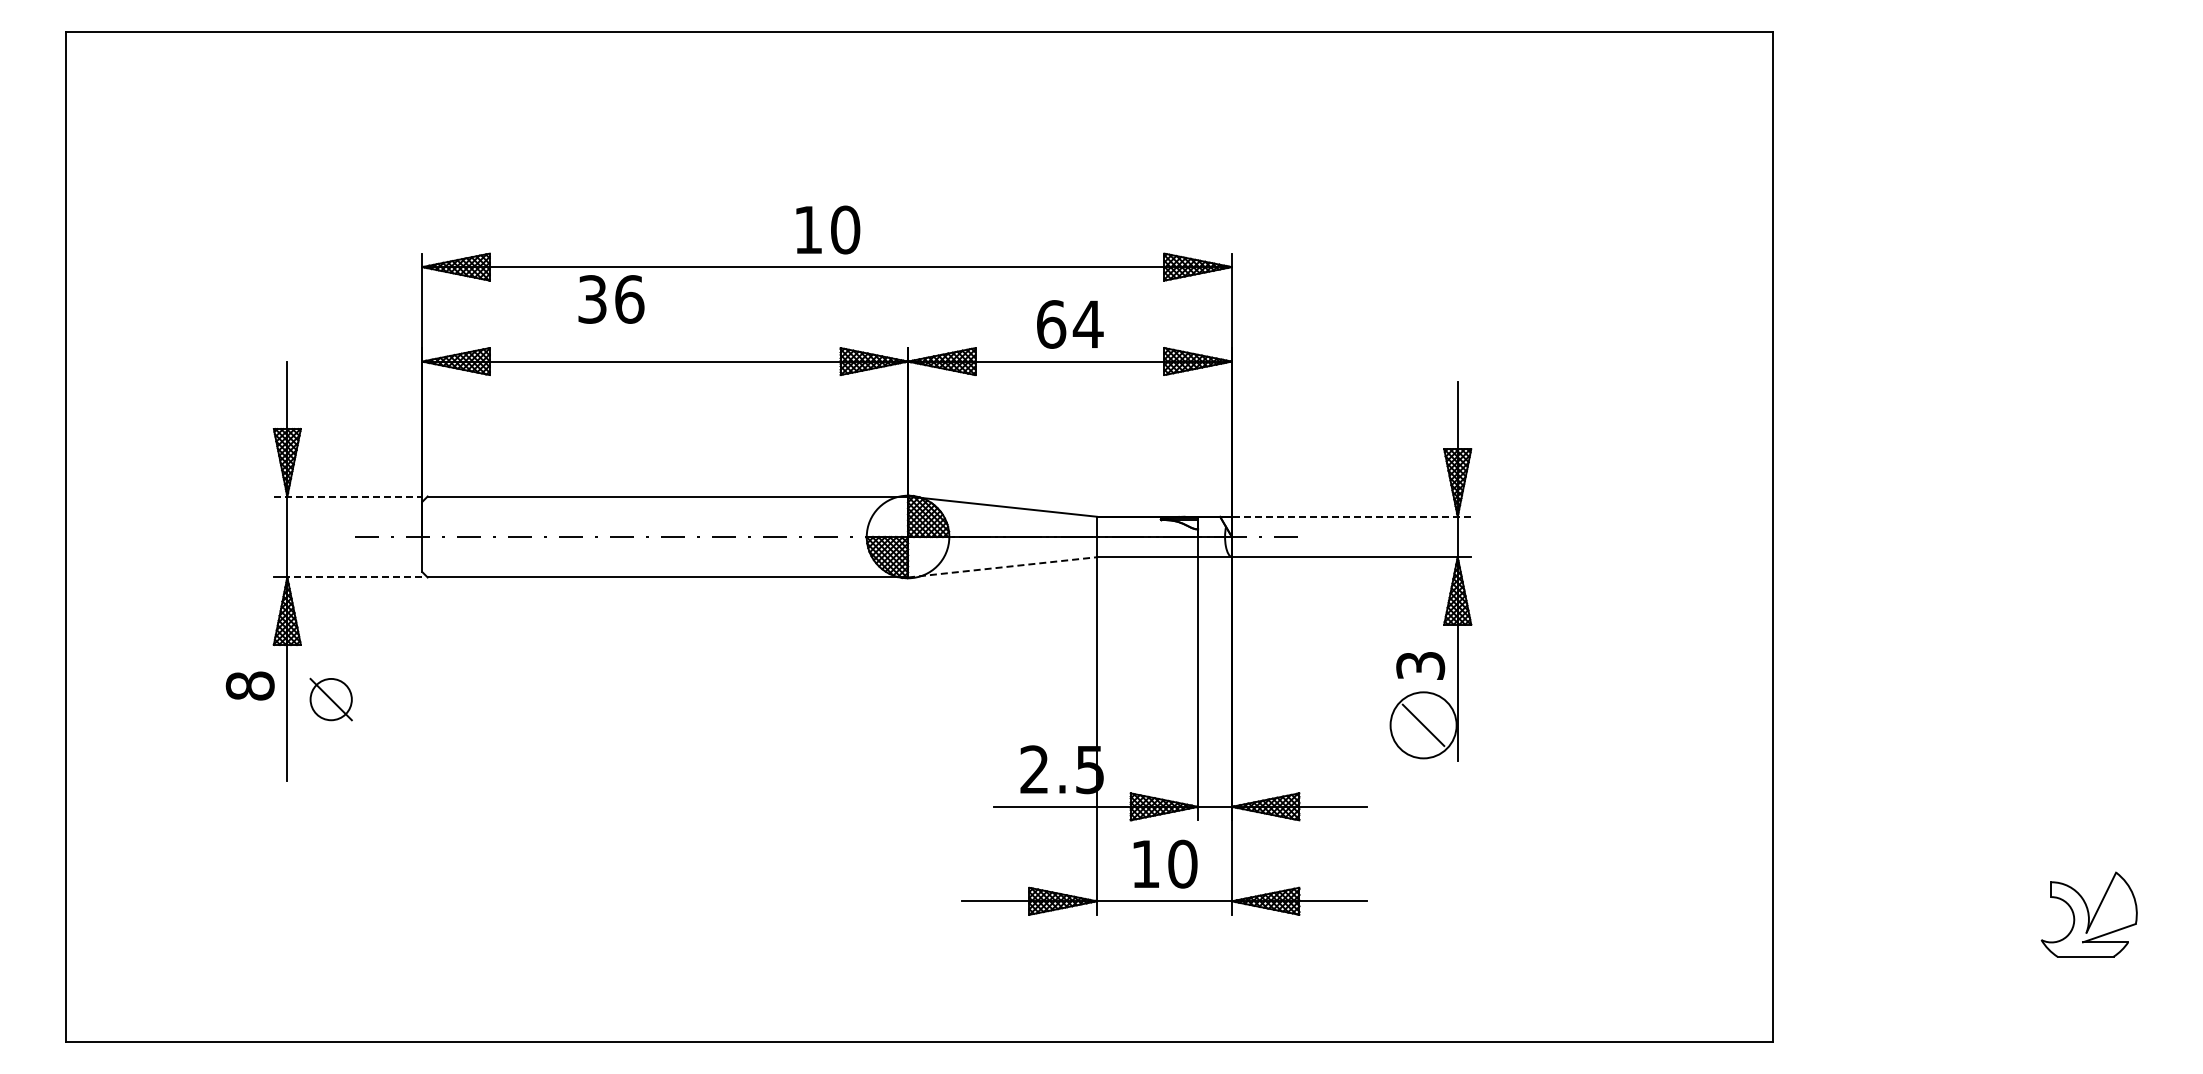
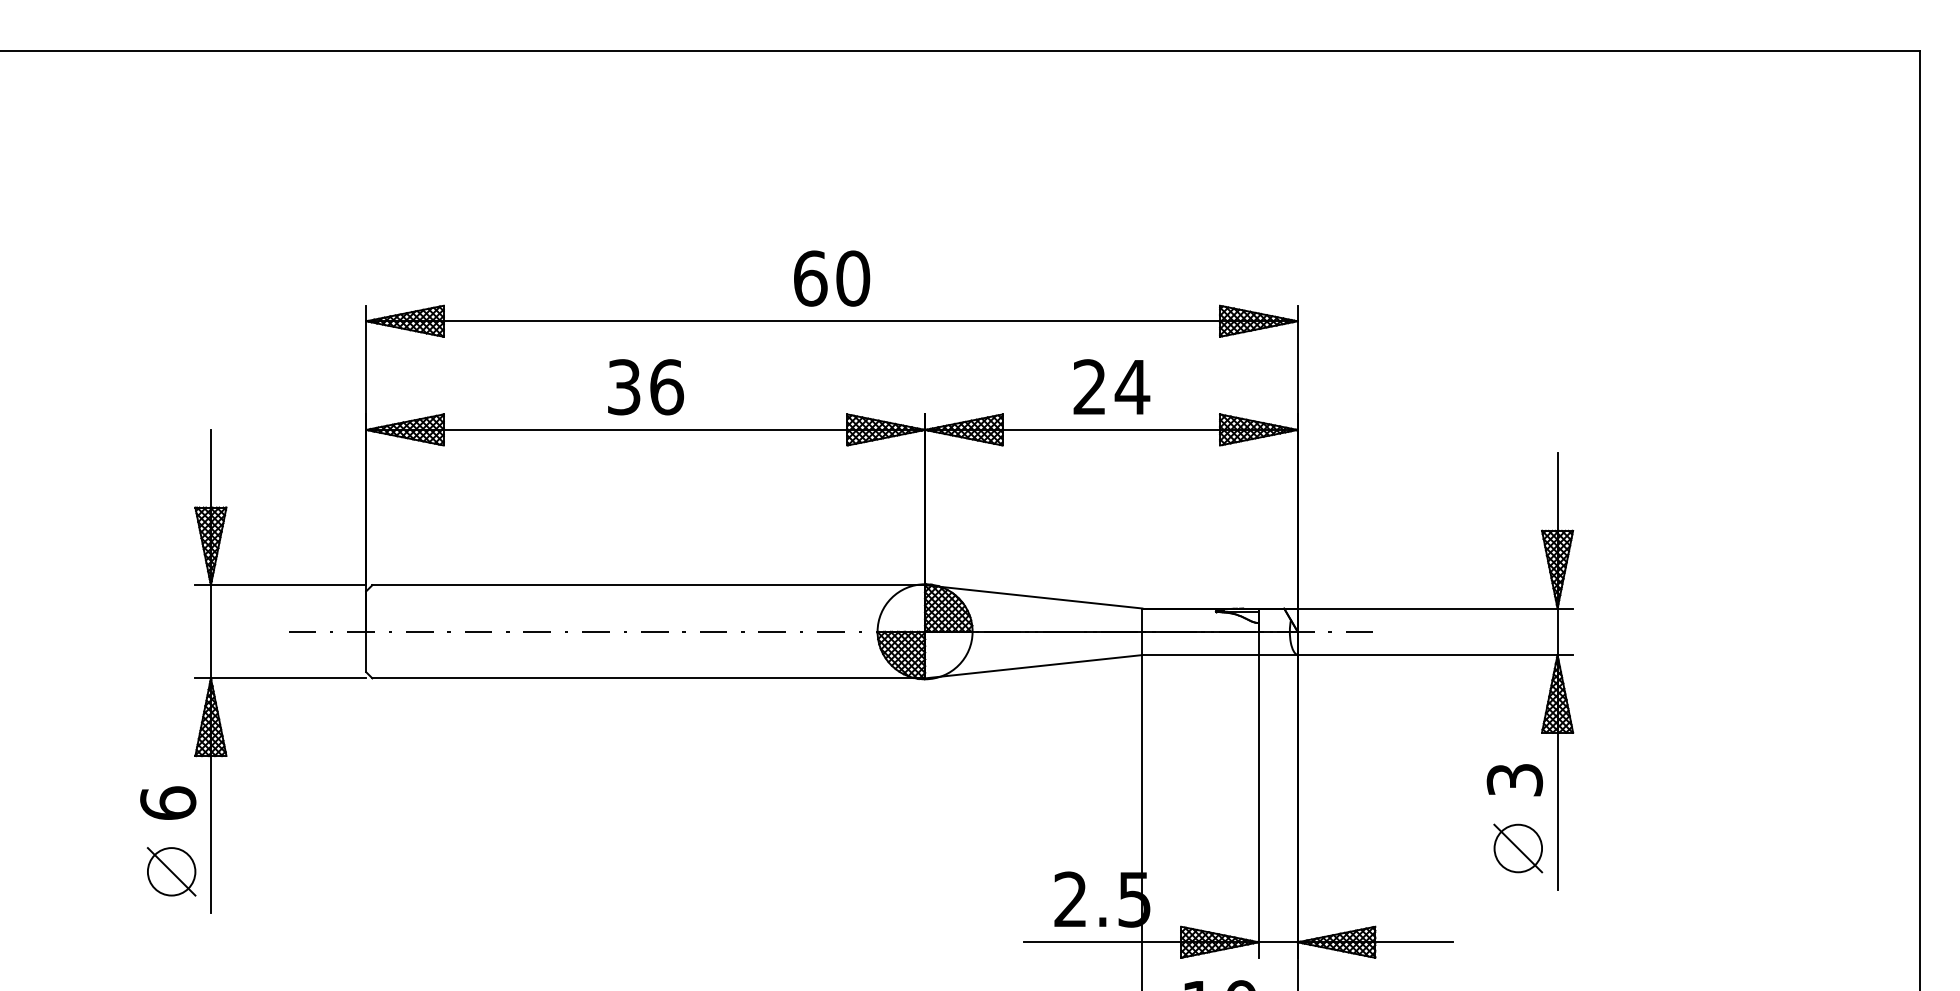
text: (808, 229) -> (810, 277), 10 -> 60
text: (611, 299) -> (646, 387), moved
text: (1051, 324) -> (1090, 387), 64 -> 24
line: (348, 496) -> (281, 585), dashed -> solid
line: (1351, 516) -> (1435, 608), dashed -> solid
line: (1002, 567) -> (1033, 666), dashed -> solid
line: (354, 577) -> (288, 678), dashed -> solid
text: (249, 685) -> (167, 802), 8 -> 6
part: (330, 699) -> (170, 871), moved
circle: (1423, 725) -> (1518, 848), size x0.62

